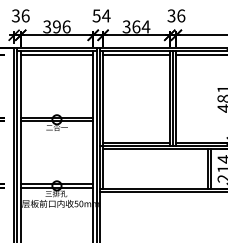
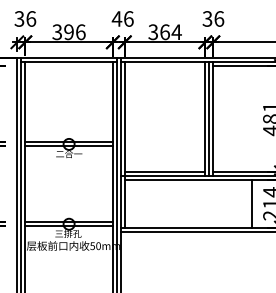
text: (101, 15) -> (122, 18), 54 -> 46
line: (56, 54) -> (68, 65), removed
line: (135, 54) -> (164, 65), removed
line: (211, 168) -> (255, 203), removed

